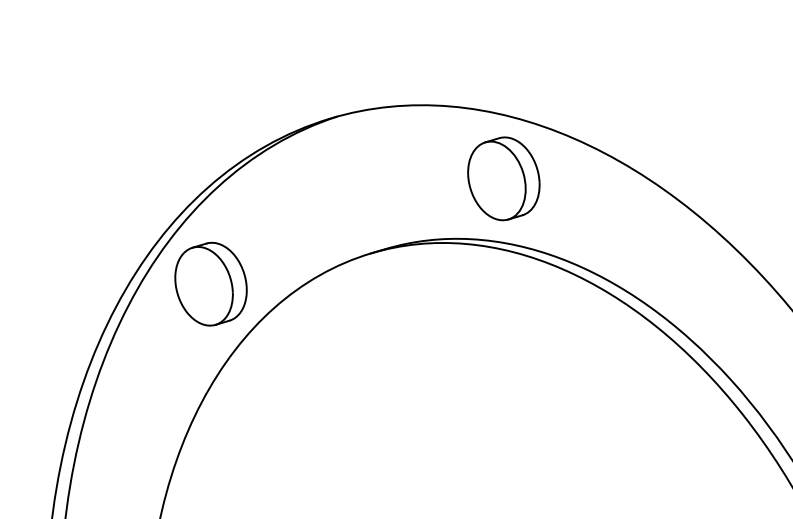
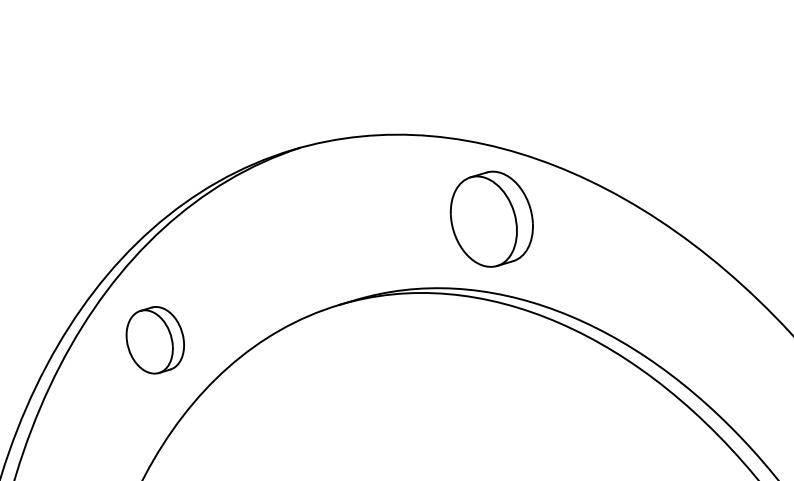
part: (210, 283) -> (154, 339), size x0.7

